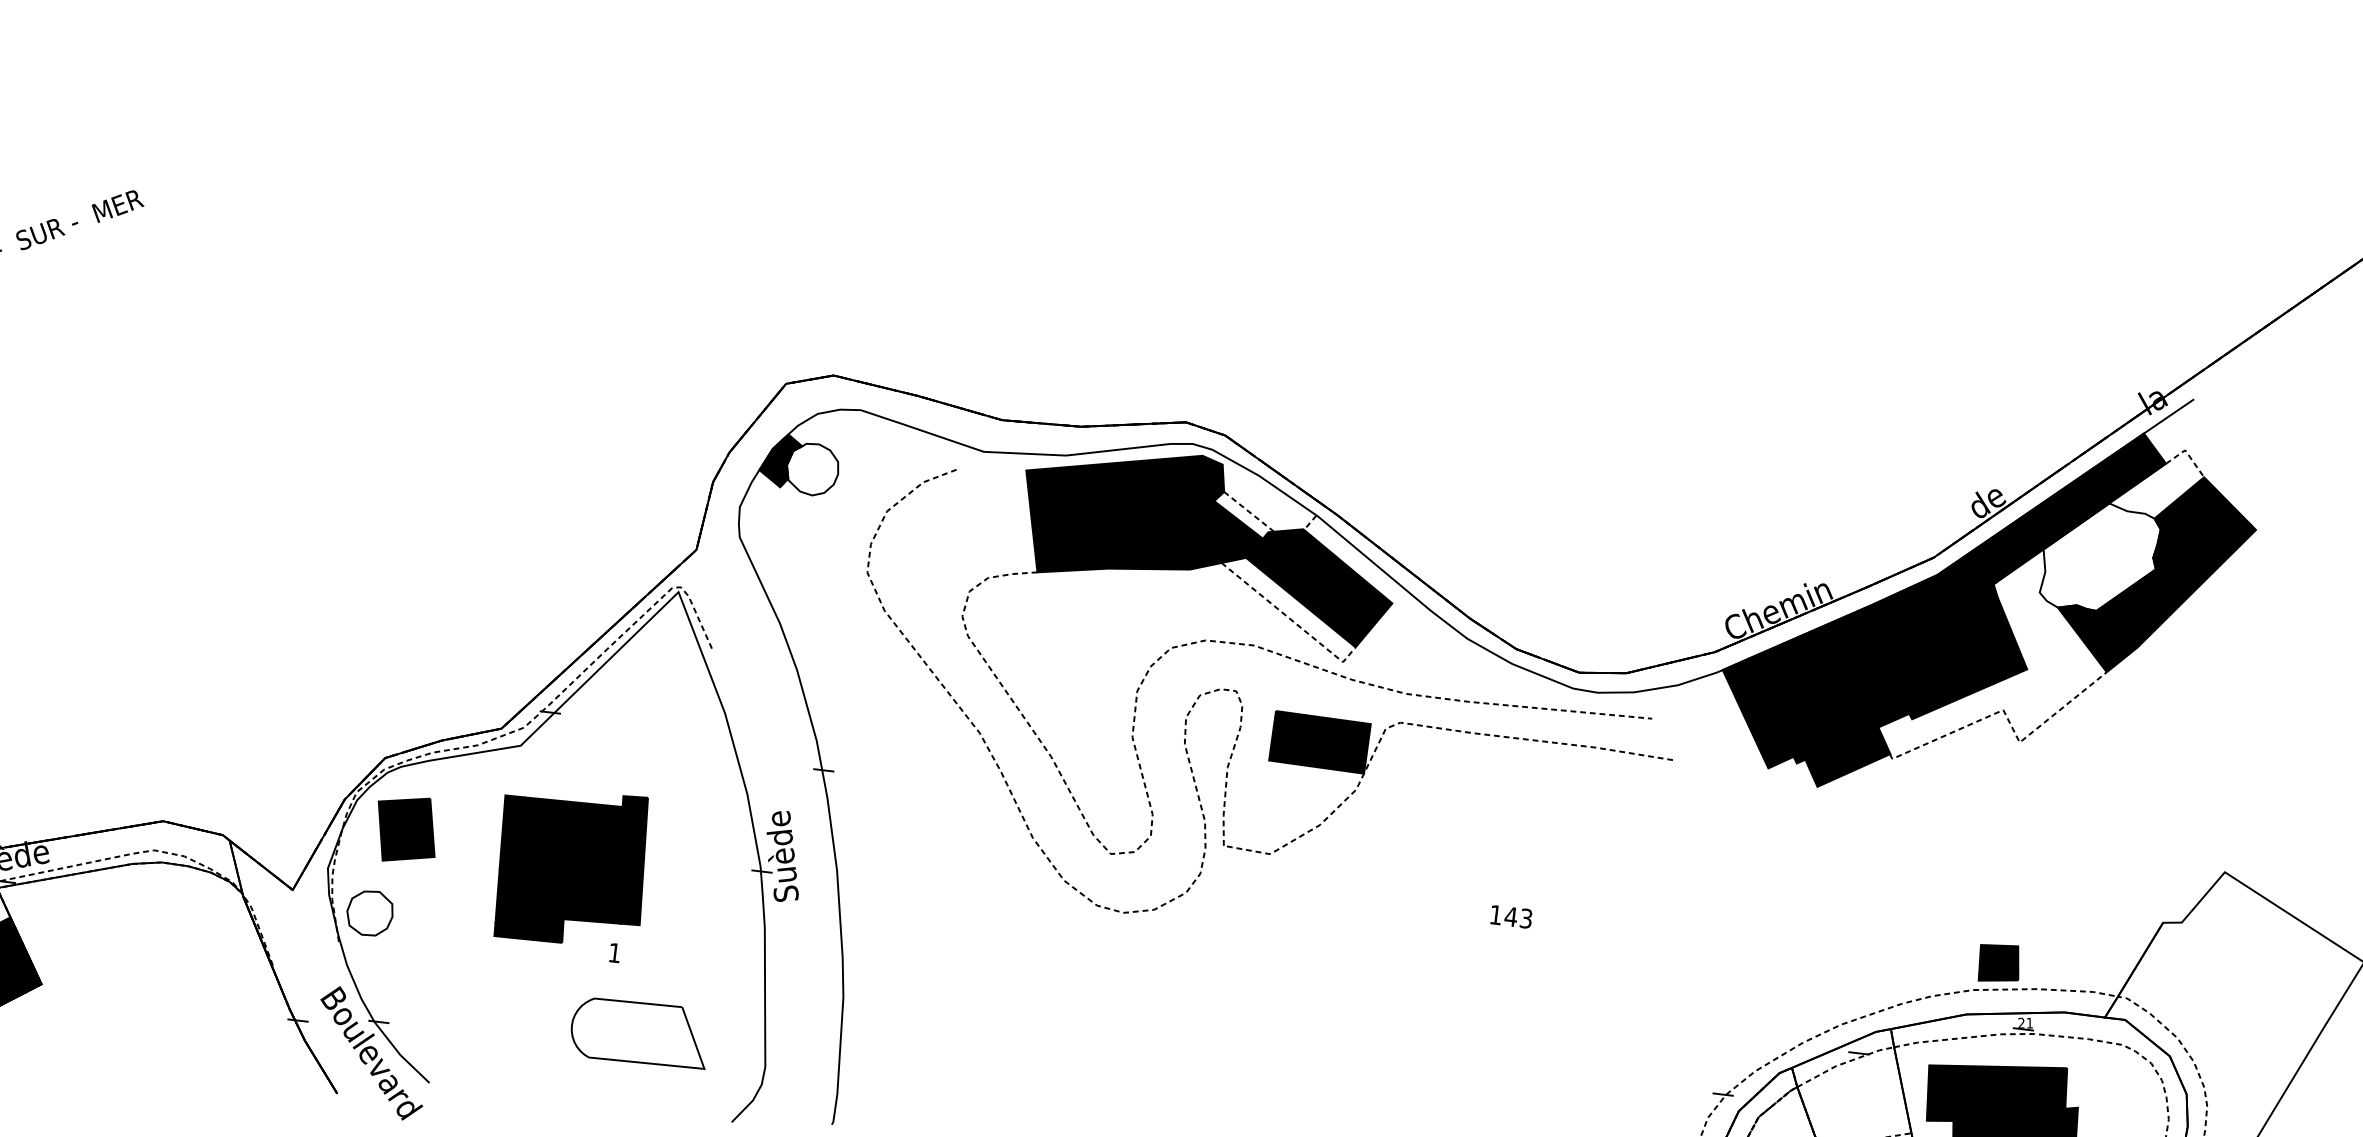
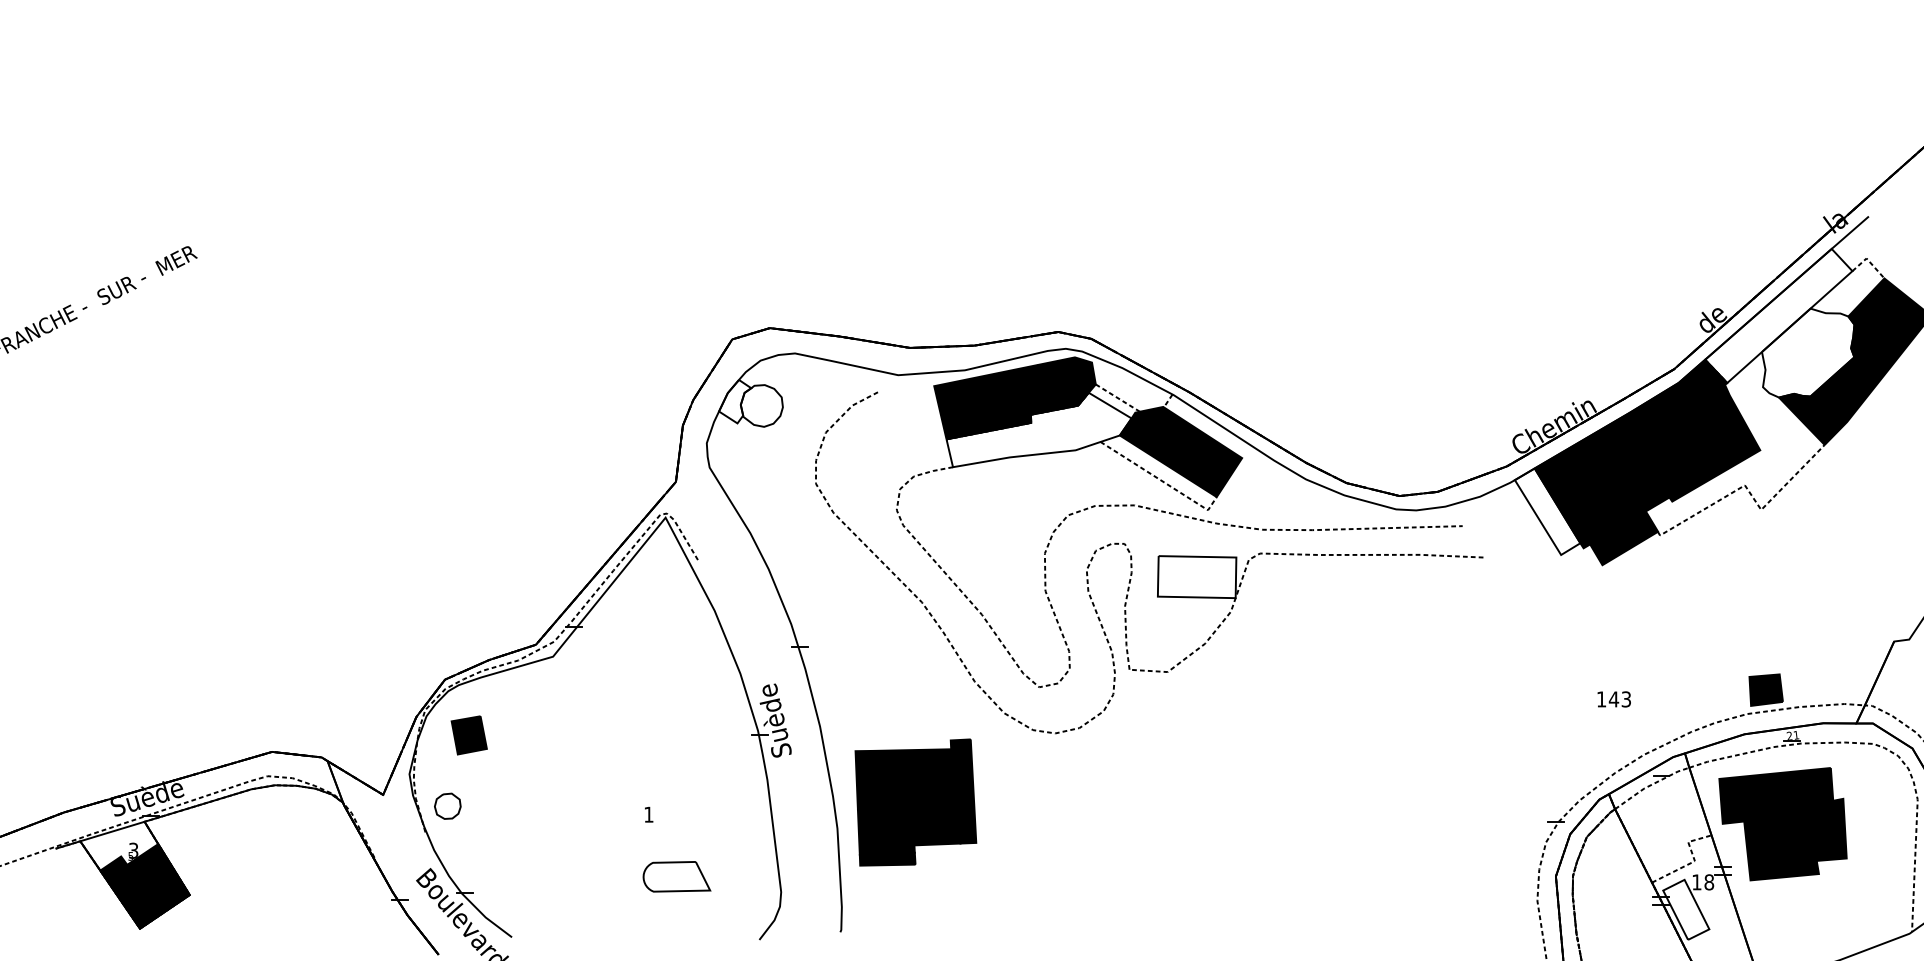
fill: (780, 460) -> (735, 401), removed
fill: (2069, 507) -> (1778, 315), removed
fill: (1147, 538) -> (1038, 429), removed
fill: (1758, 713) -> (1547, 511), removed
fill: (1319, 742) -> (1196, 577), removed
part: (406, 829) -> (469, 735), size x0.7
part: (571, 866) -> (915, 802), moved
part: (369, 913) -> (447, 806), size x0.7
text: (1510, 916) -> (1613, 699), moved
part: (639, 1032) -> (676, 876), size x0.6

